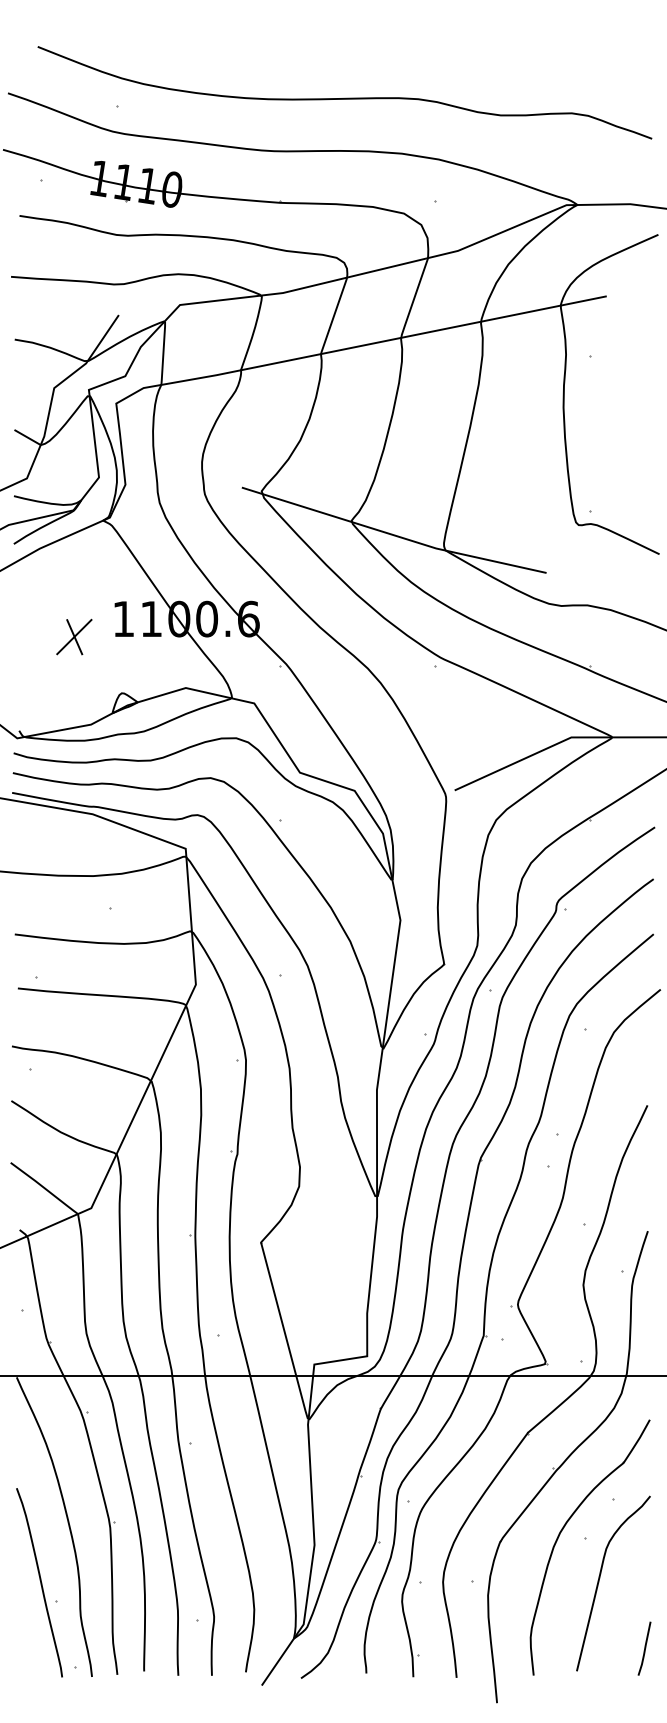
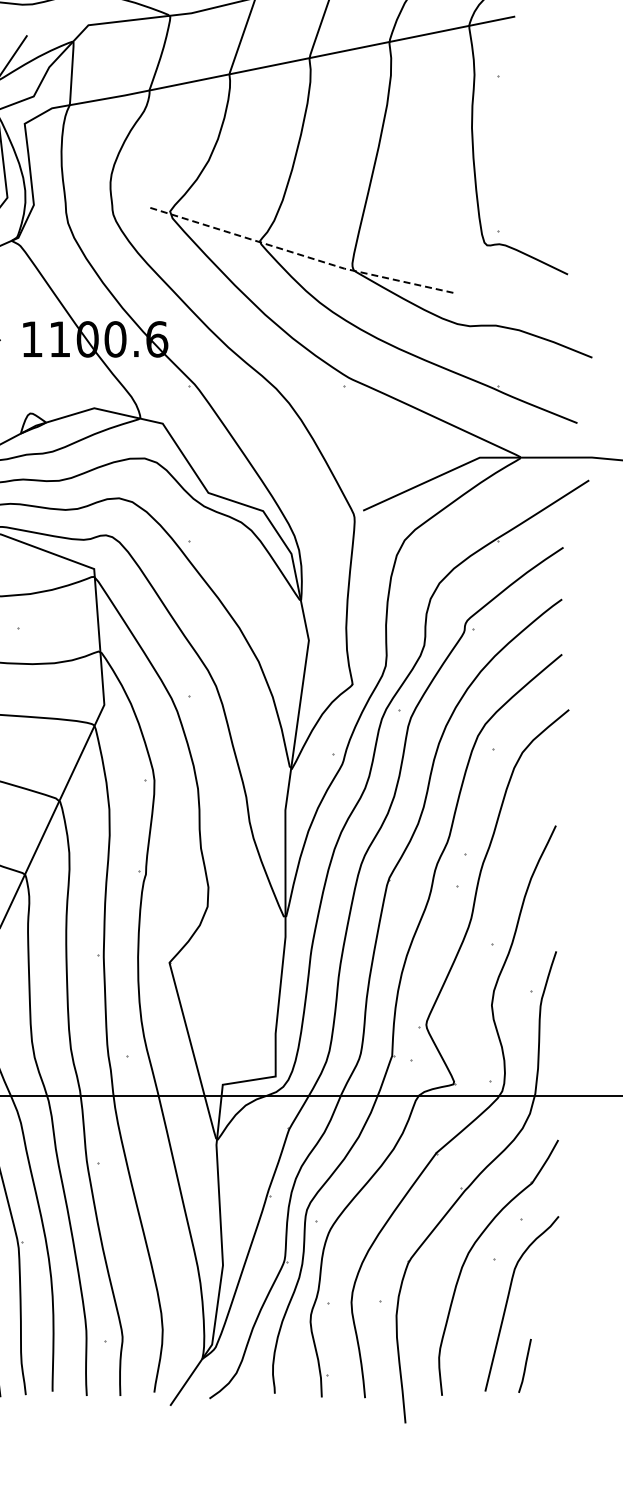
line: (394, 535) -> (302, 255), solid -> dashed
line: (644, 1648) -> (524, 1365), moved

